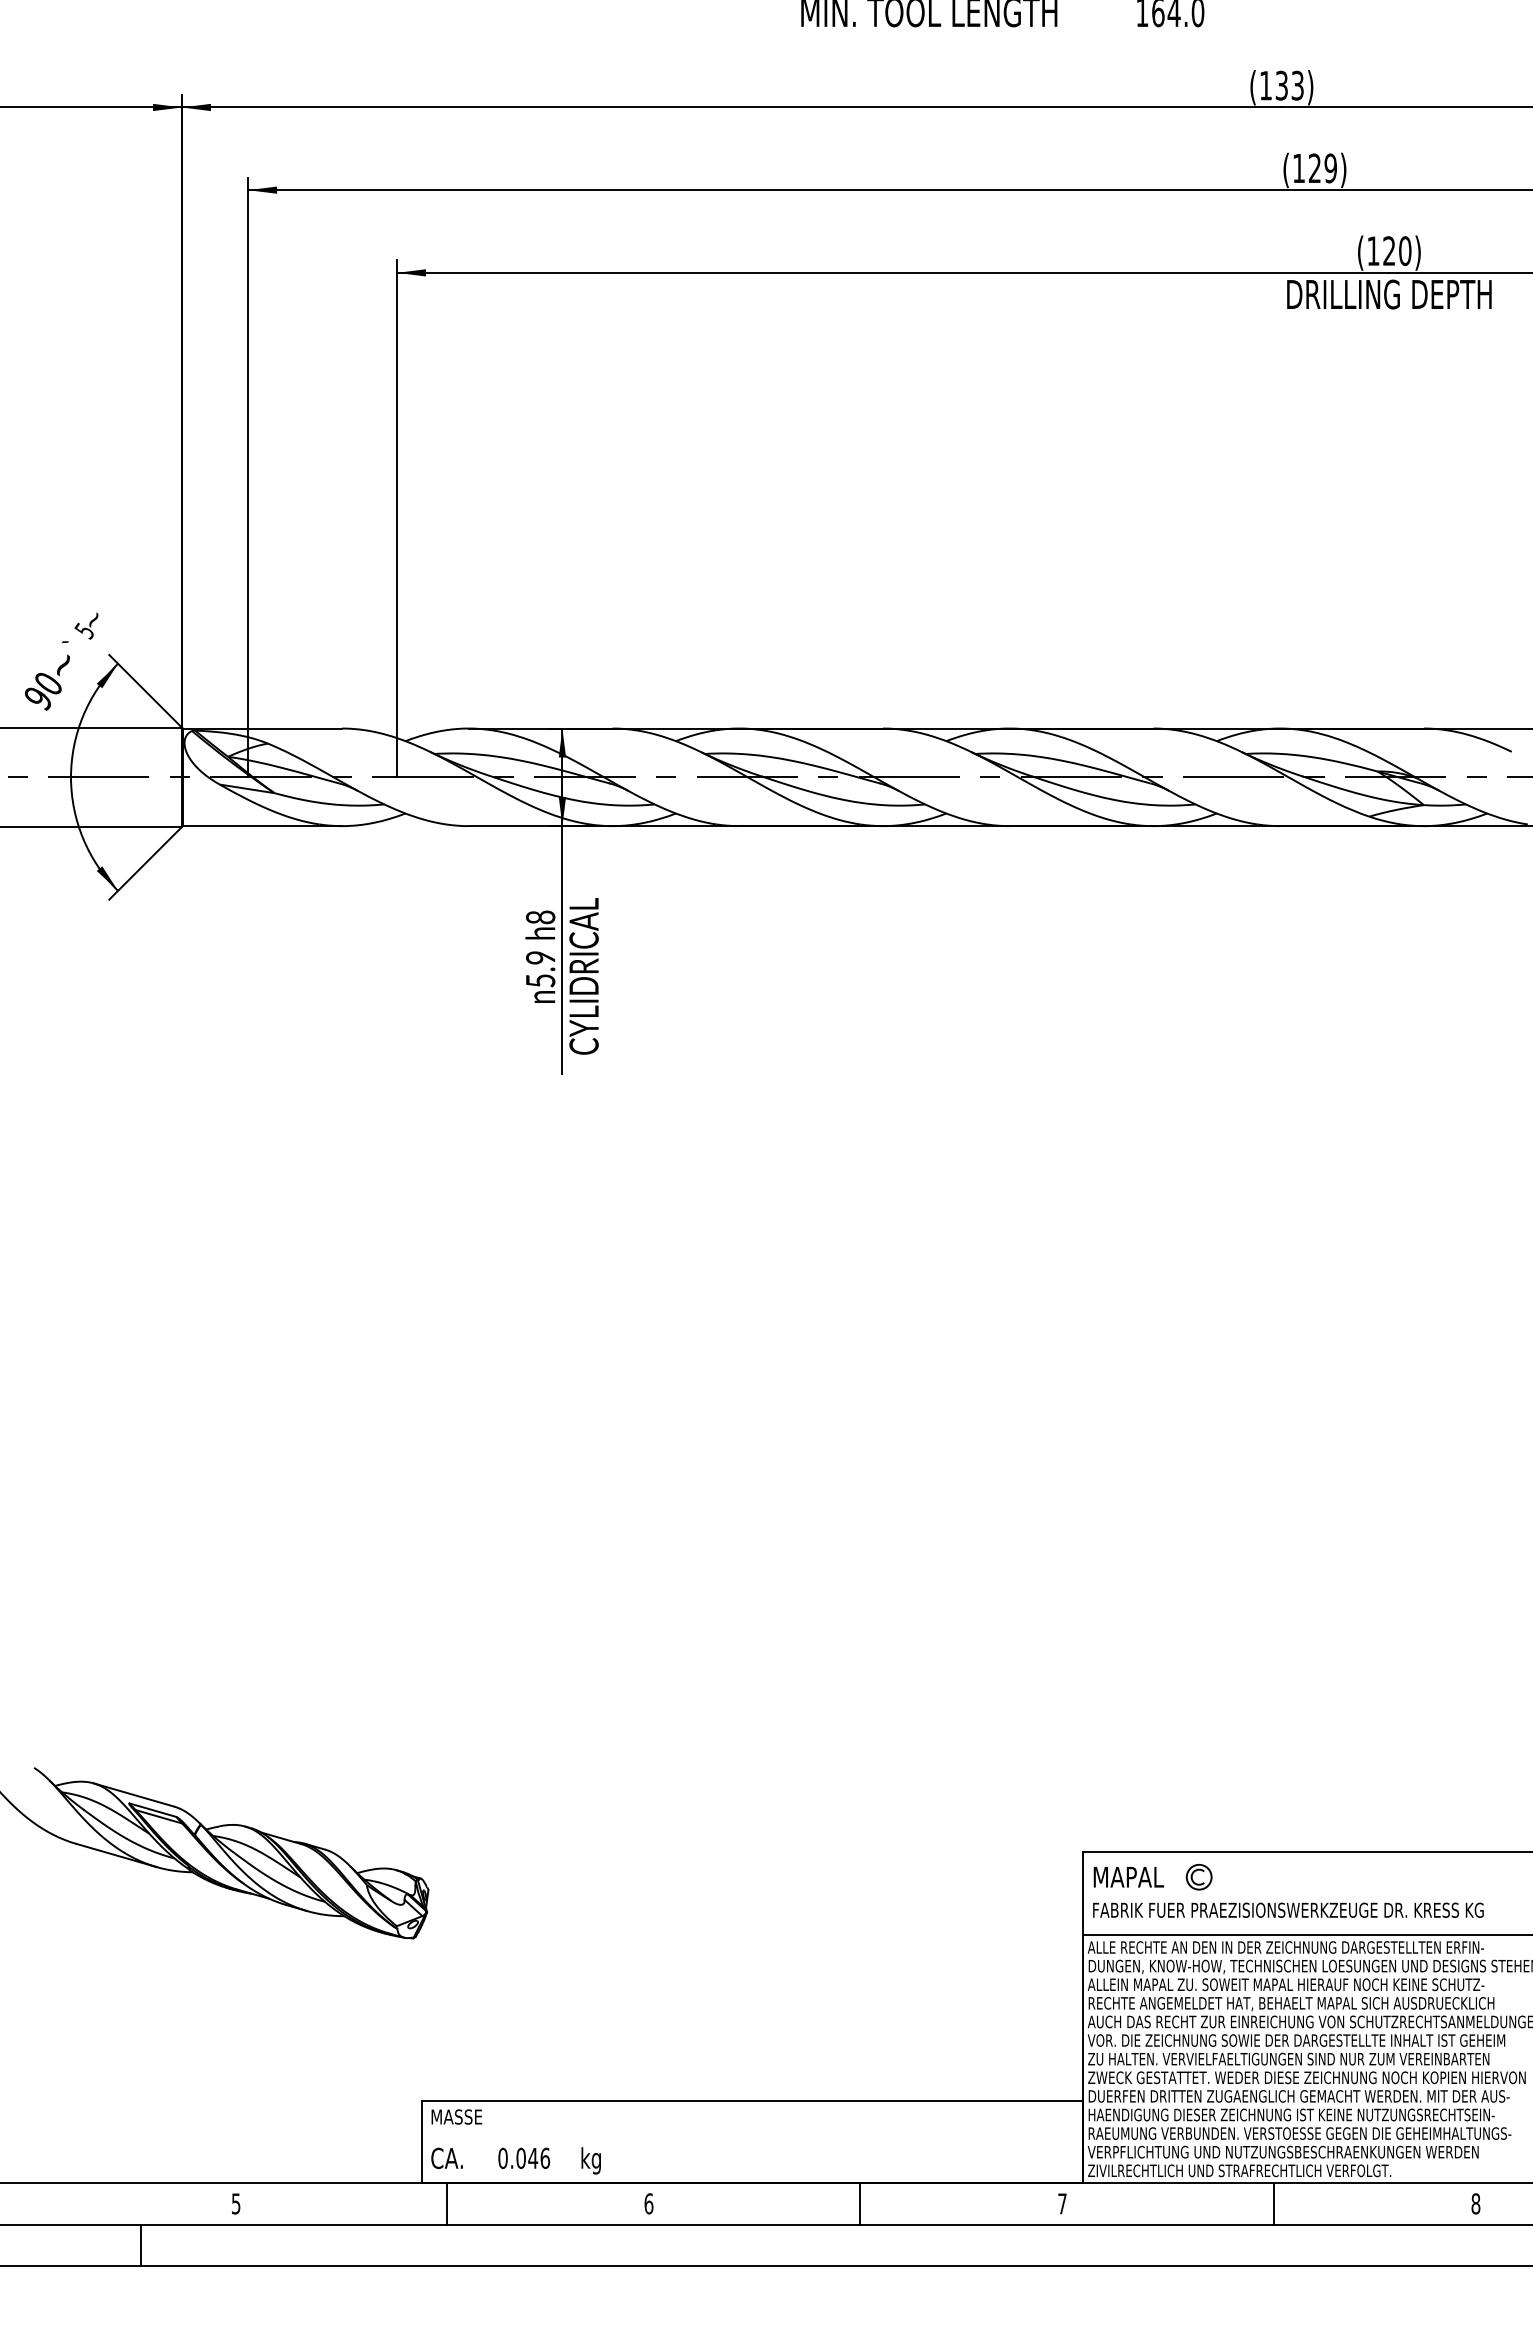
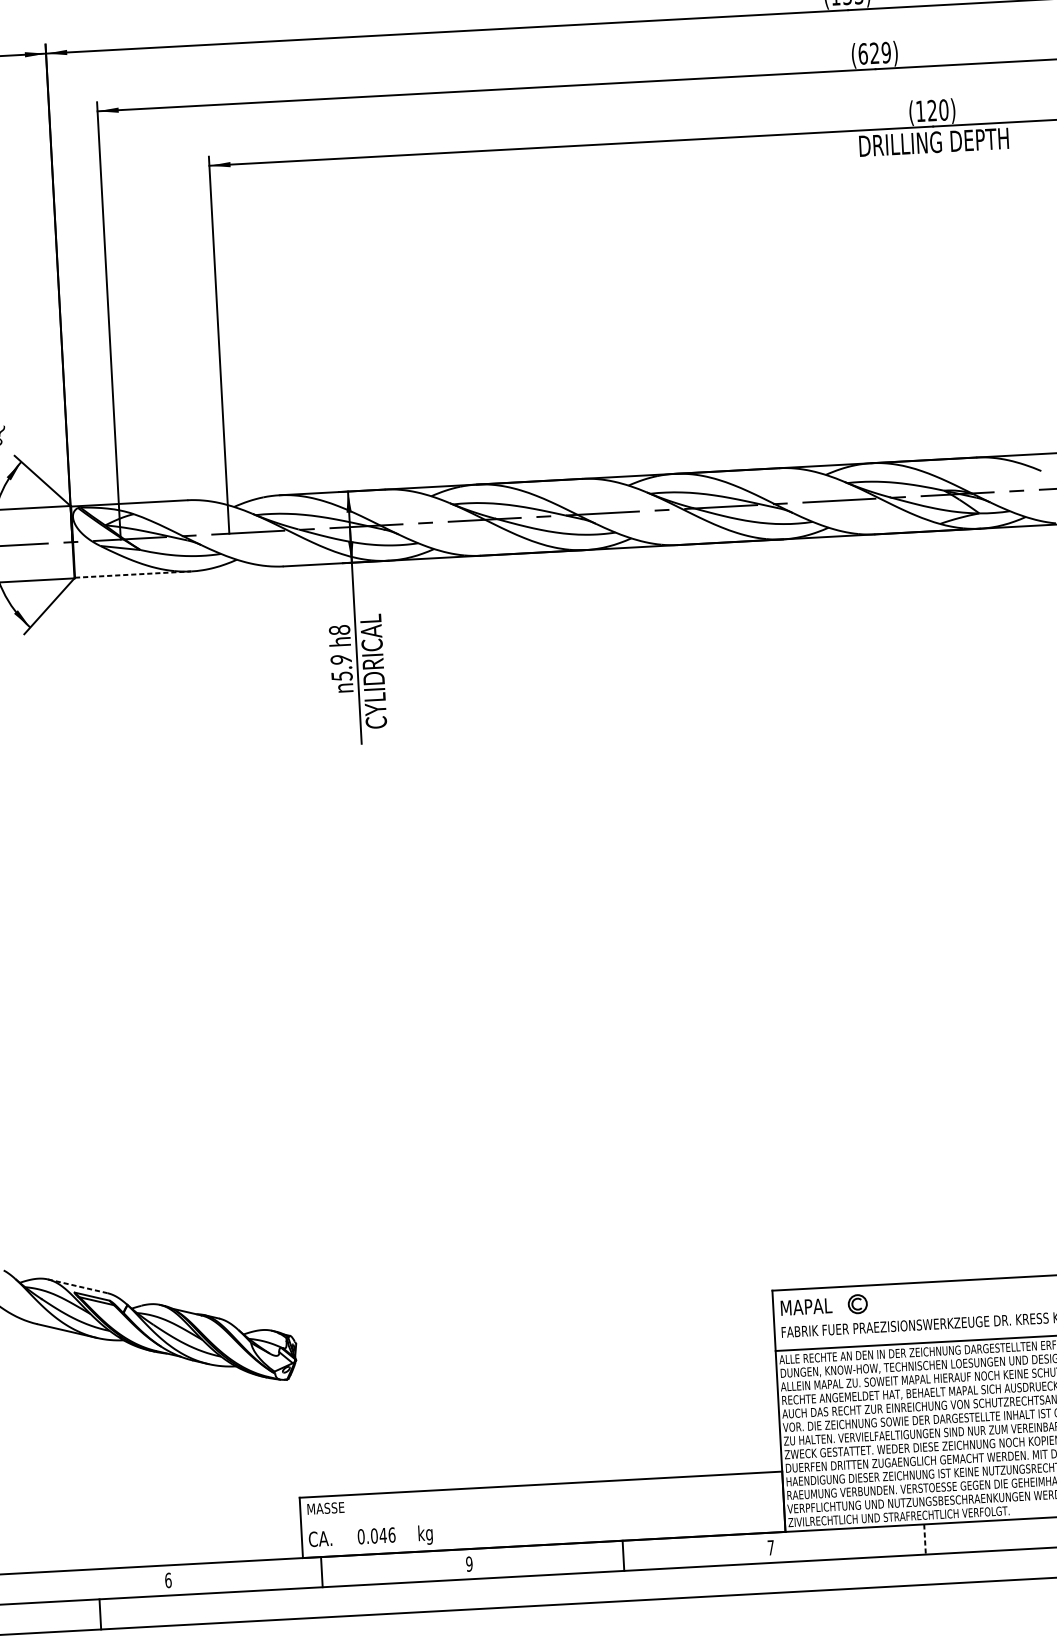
text: (1298, 168) -> (862, 54), (129) -> (629)
line: (262, 826) -> (133, 574), solid -> dashed
line: (134, 1795) -> (78, 1286), solid -> dashed
text: (235, 2203) -> (167, 1580), 5 -> 6
text: (648, 2203) -> (469, 1563), 6 -> 9
line: (1273, 2203) -> (924, 1539), solid -> dashed

